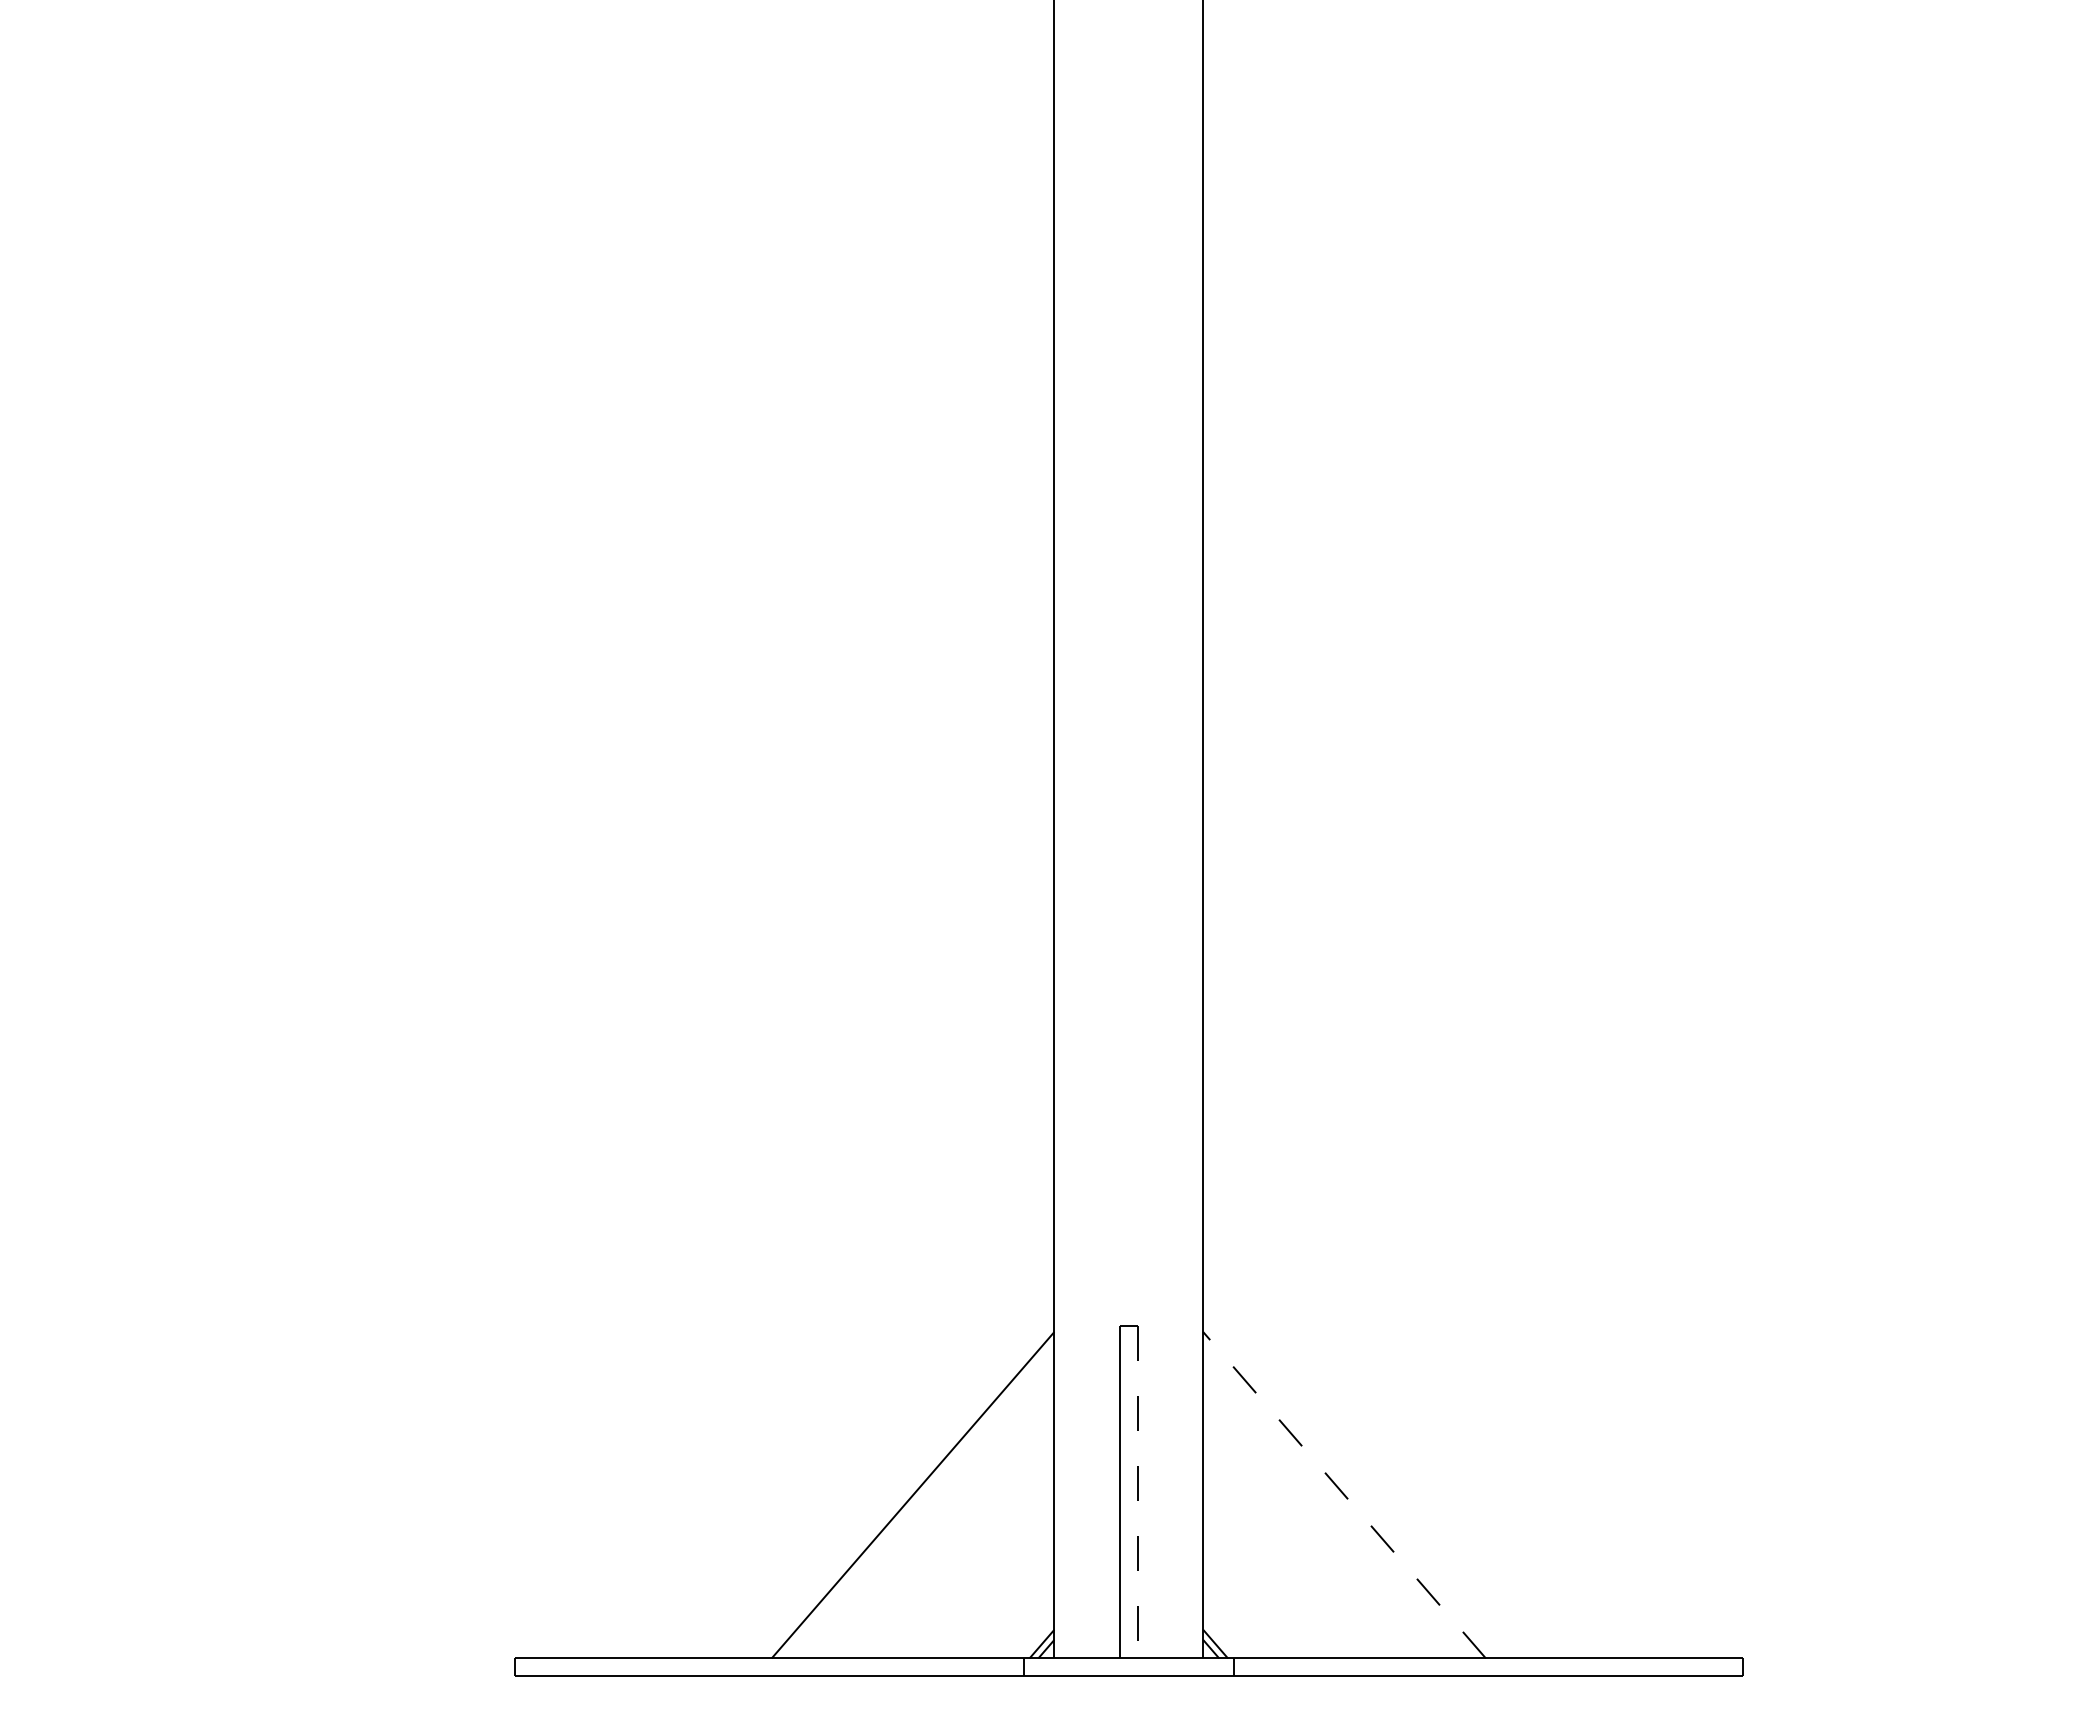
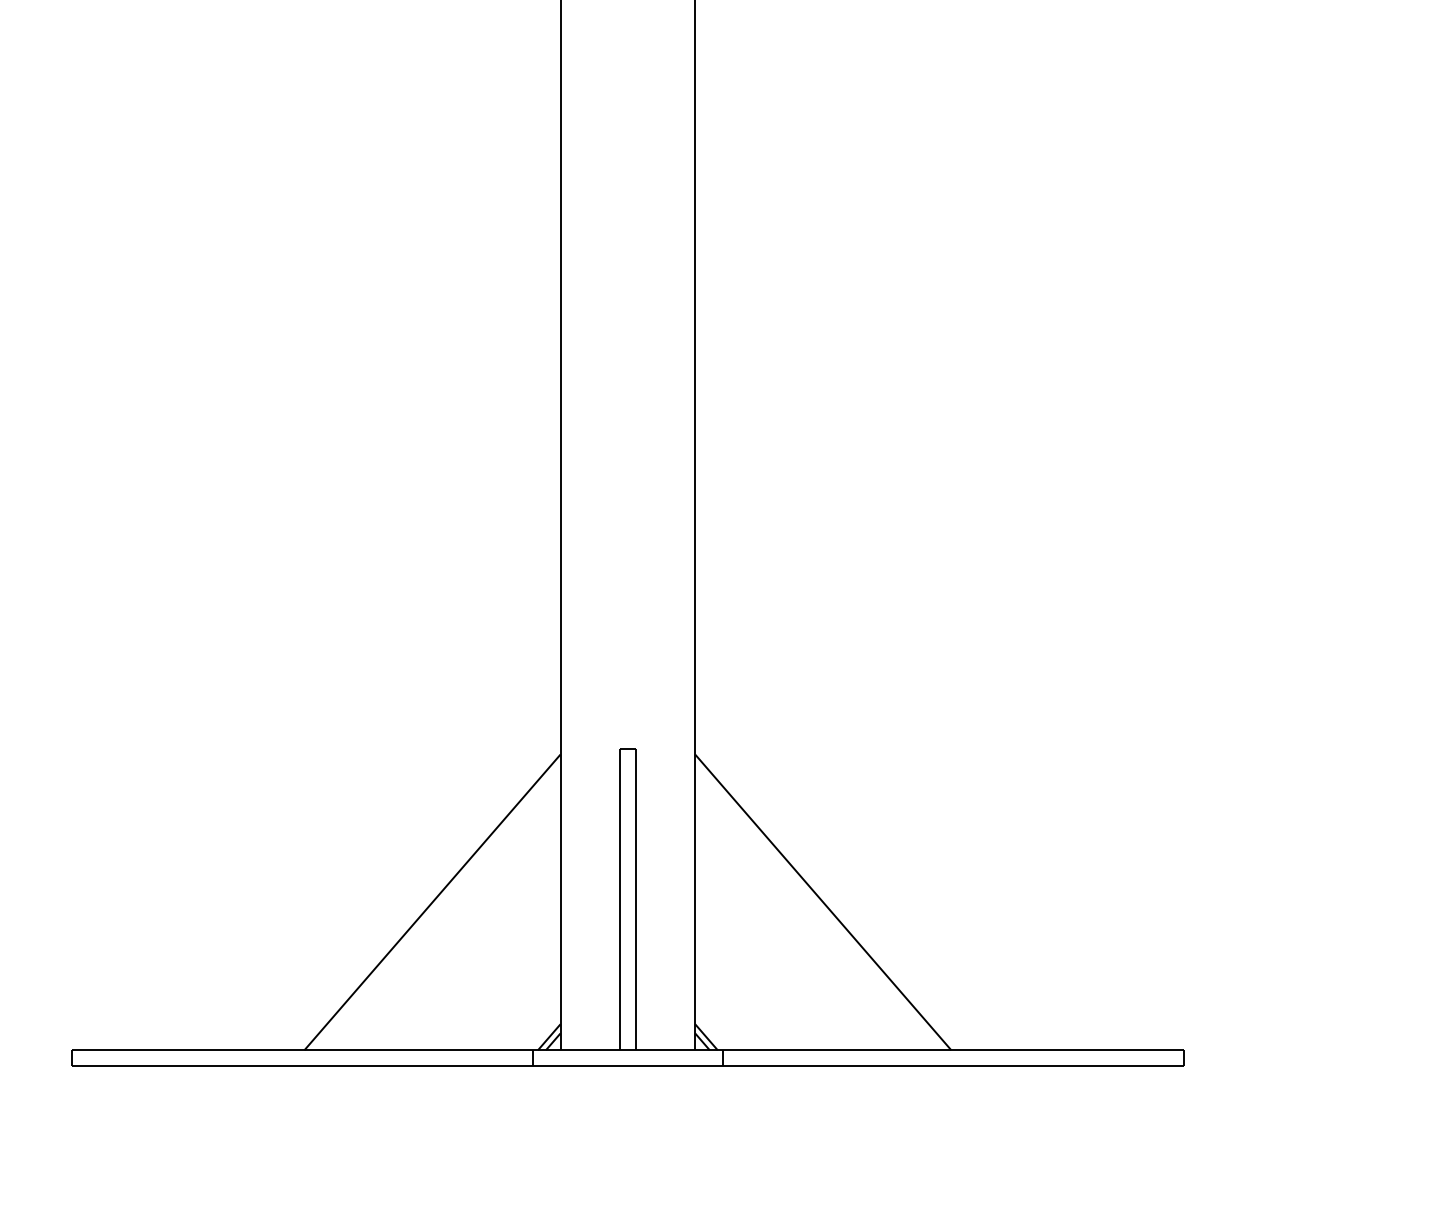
line: (1137, 1492) -> (635, 899), dashed -> solid
line: (1344, 1495) -> (823, 902), dashed -> solid

